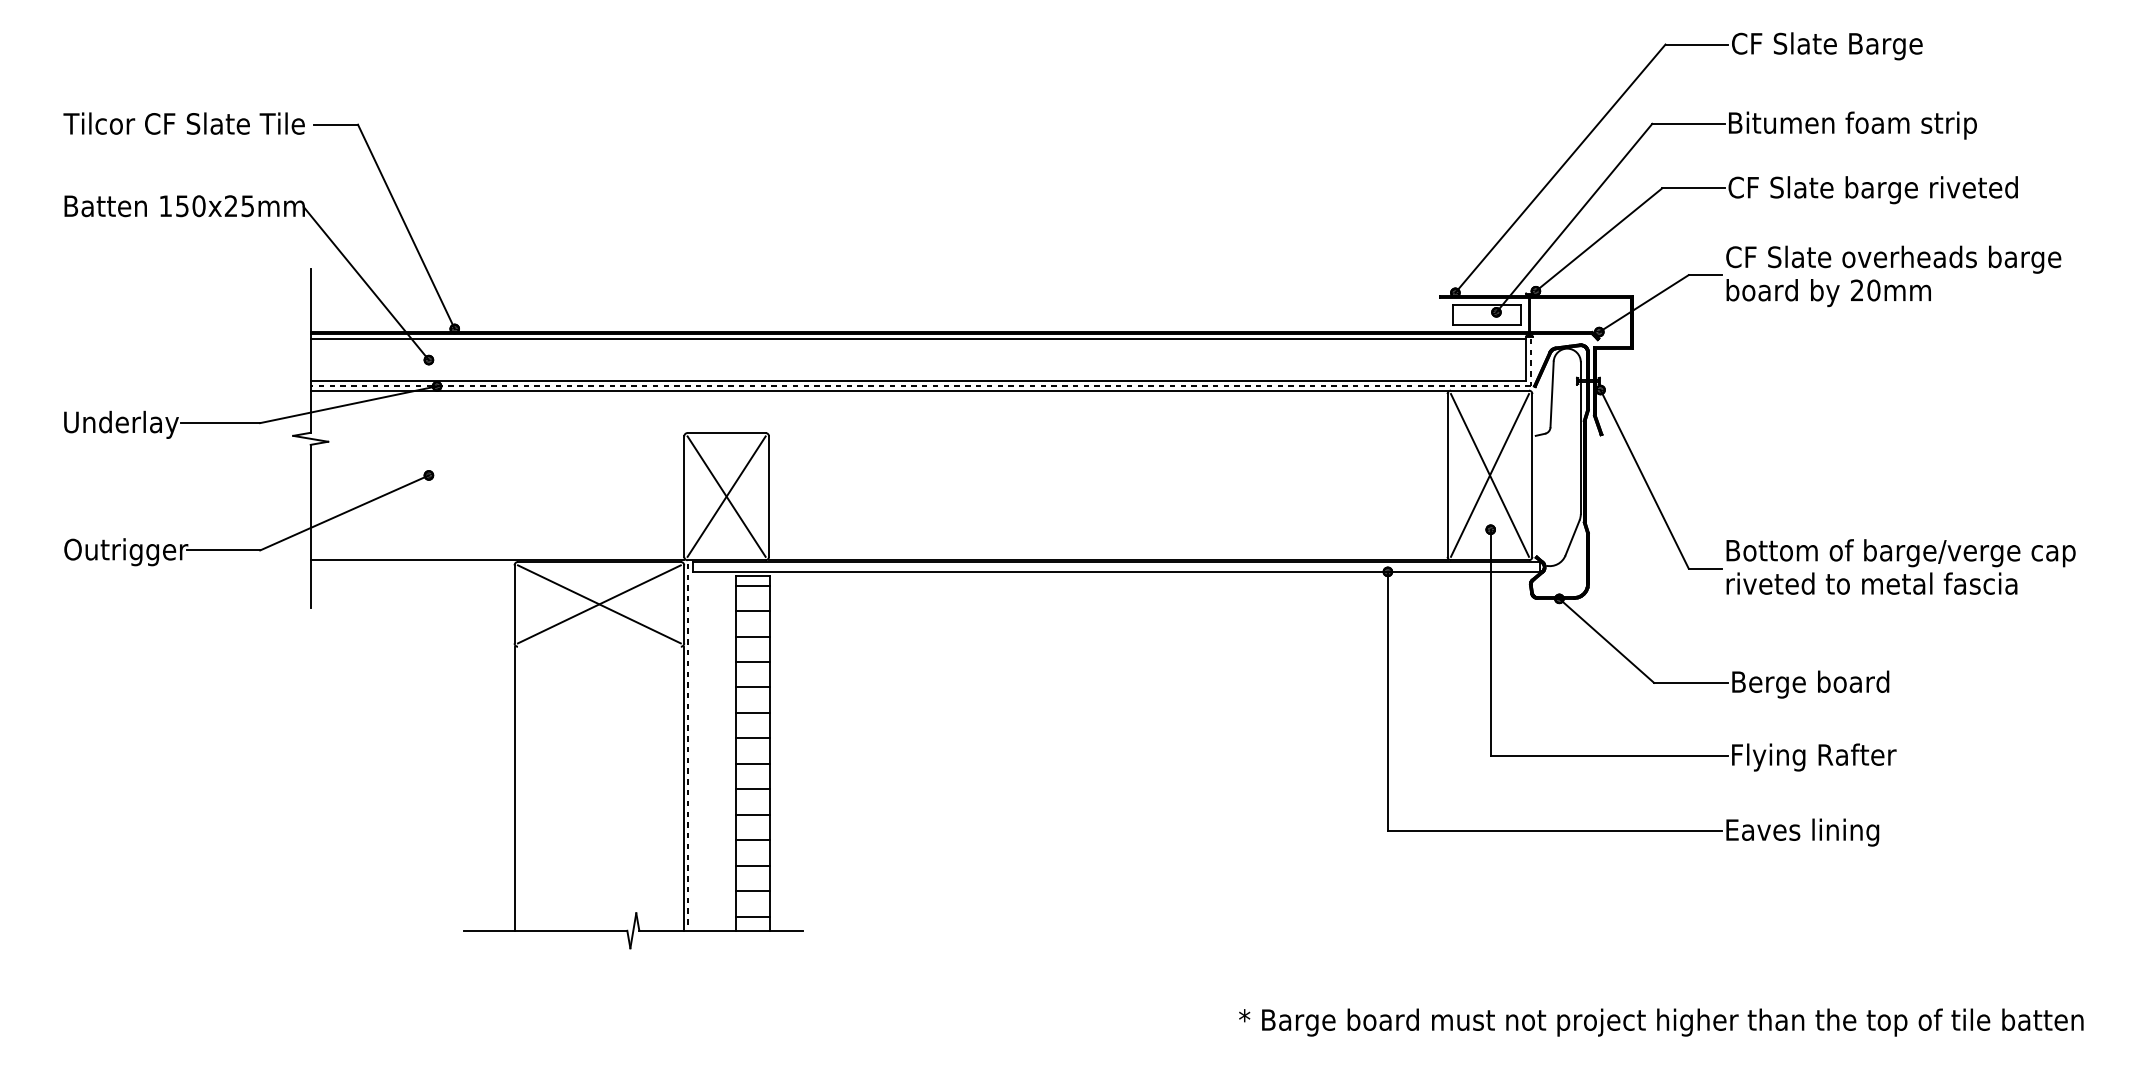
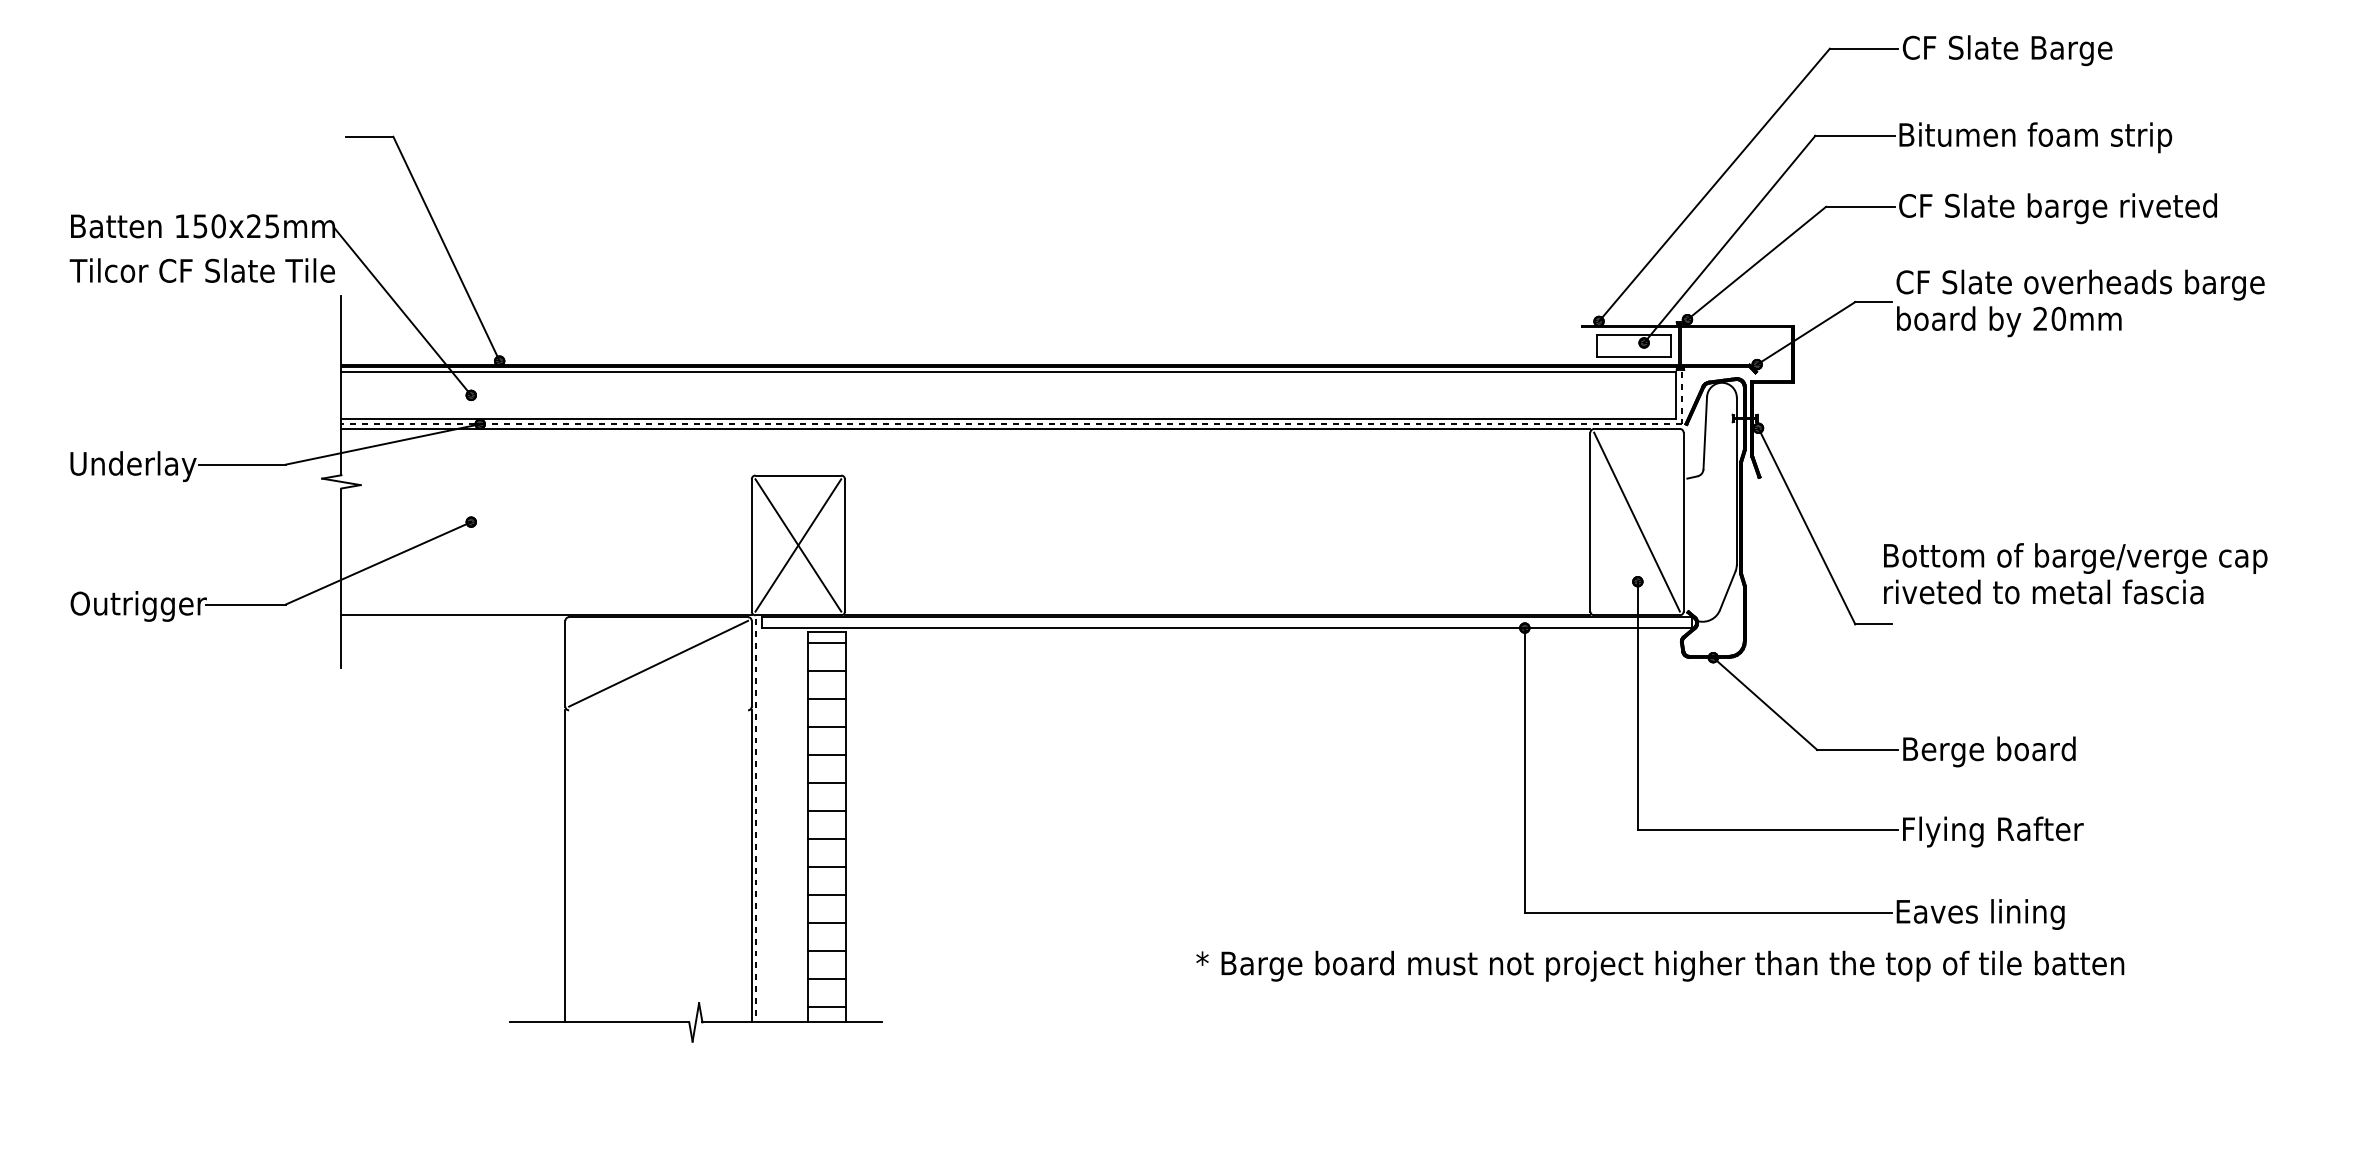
text: (183, 123) -> (201, 270), moved
line: (1489, 474) -> (1636, 521), removed
text: (1900, 566) -> (2075, 573), moved
line: (599, 604) -> (658, 663), removed
text: (1661, 1021) -> (1660, 965), moved

